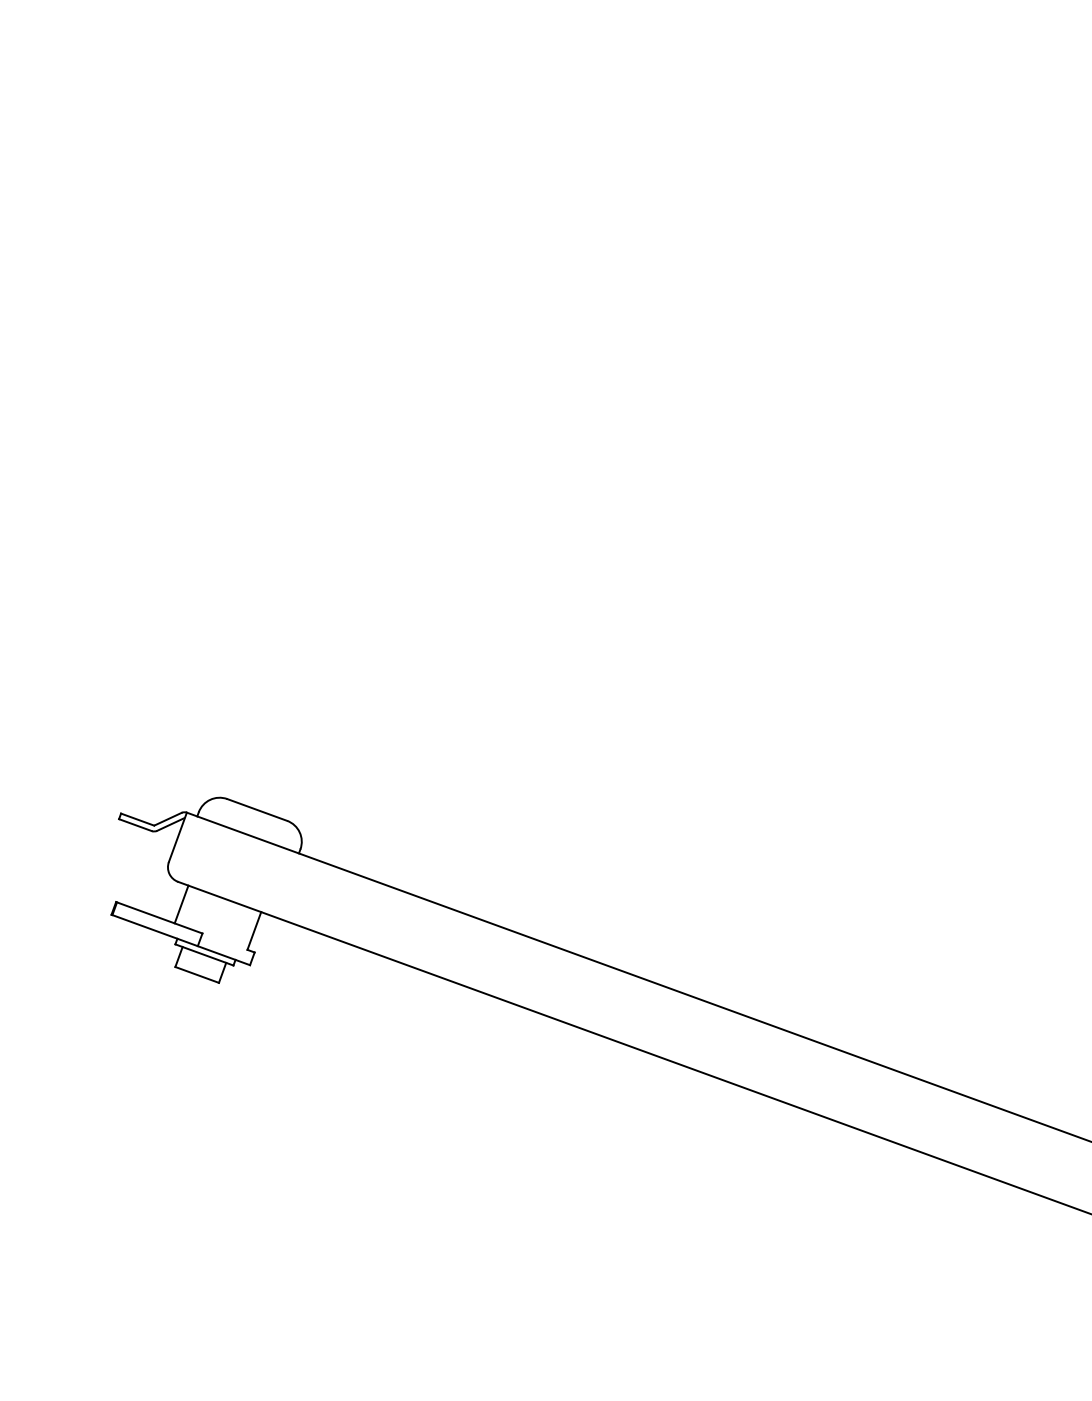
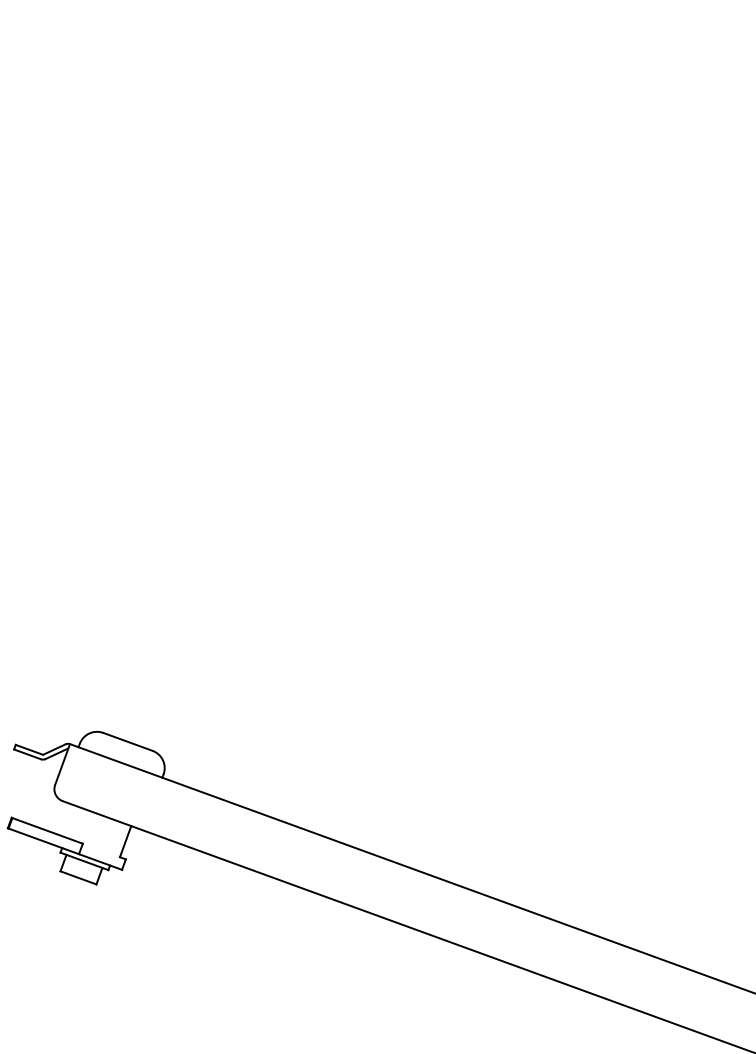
line: (181, 904) -> (65, 819), removed

